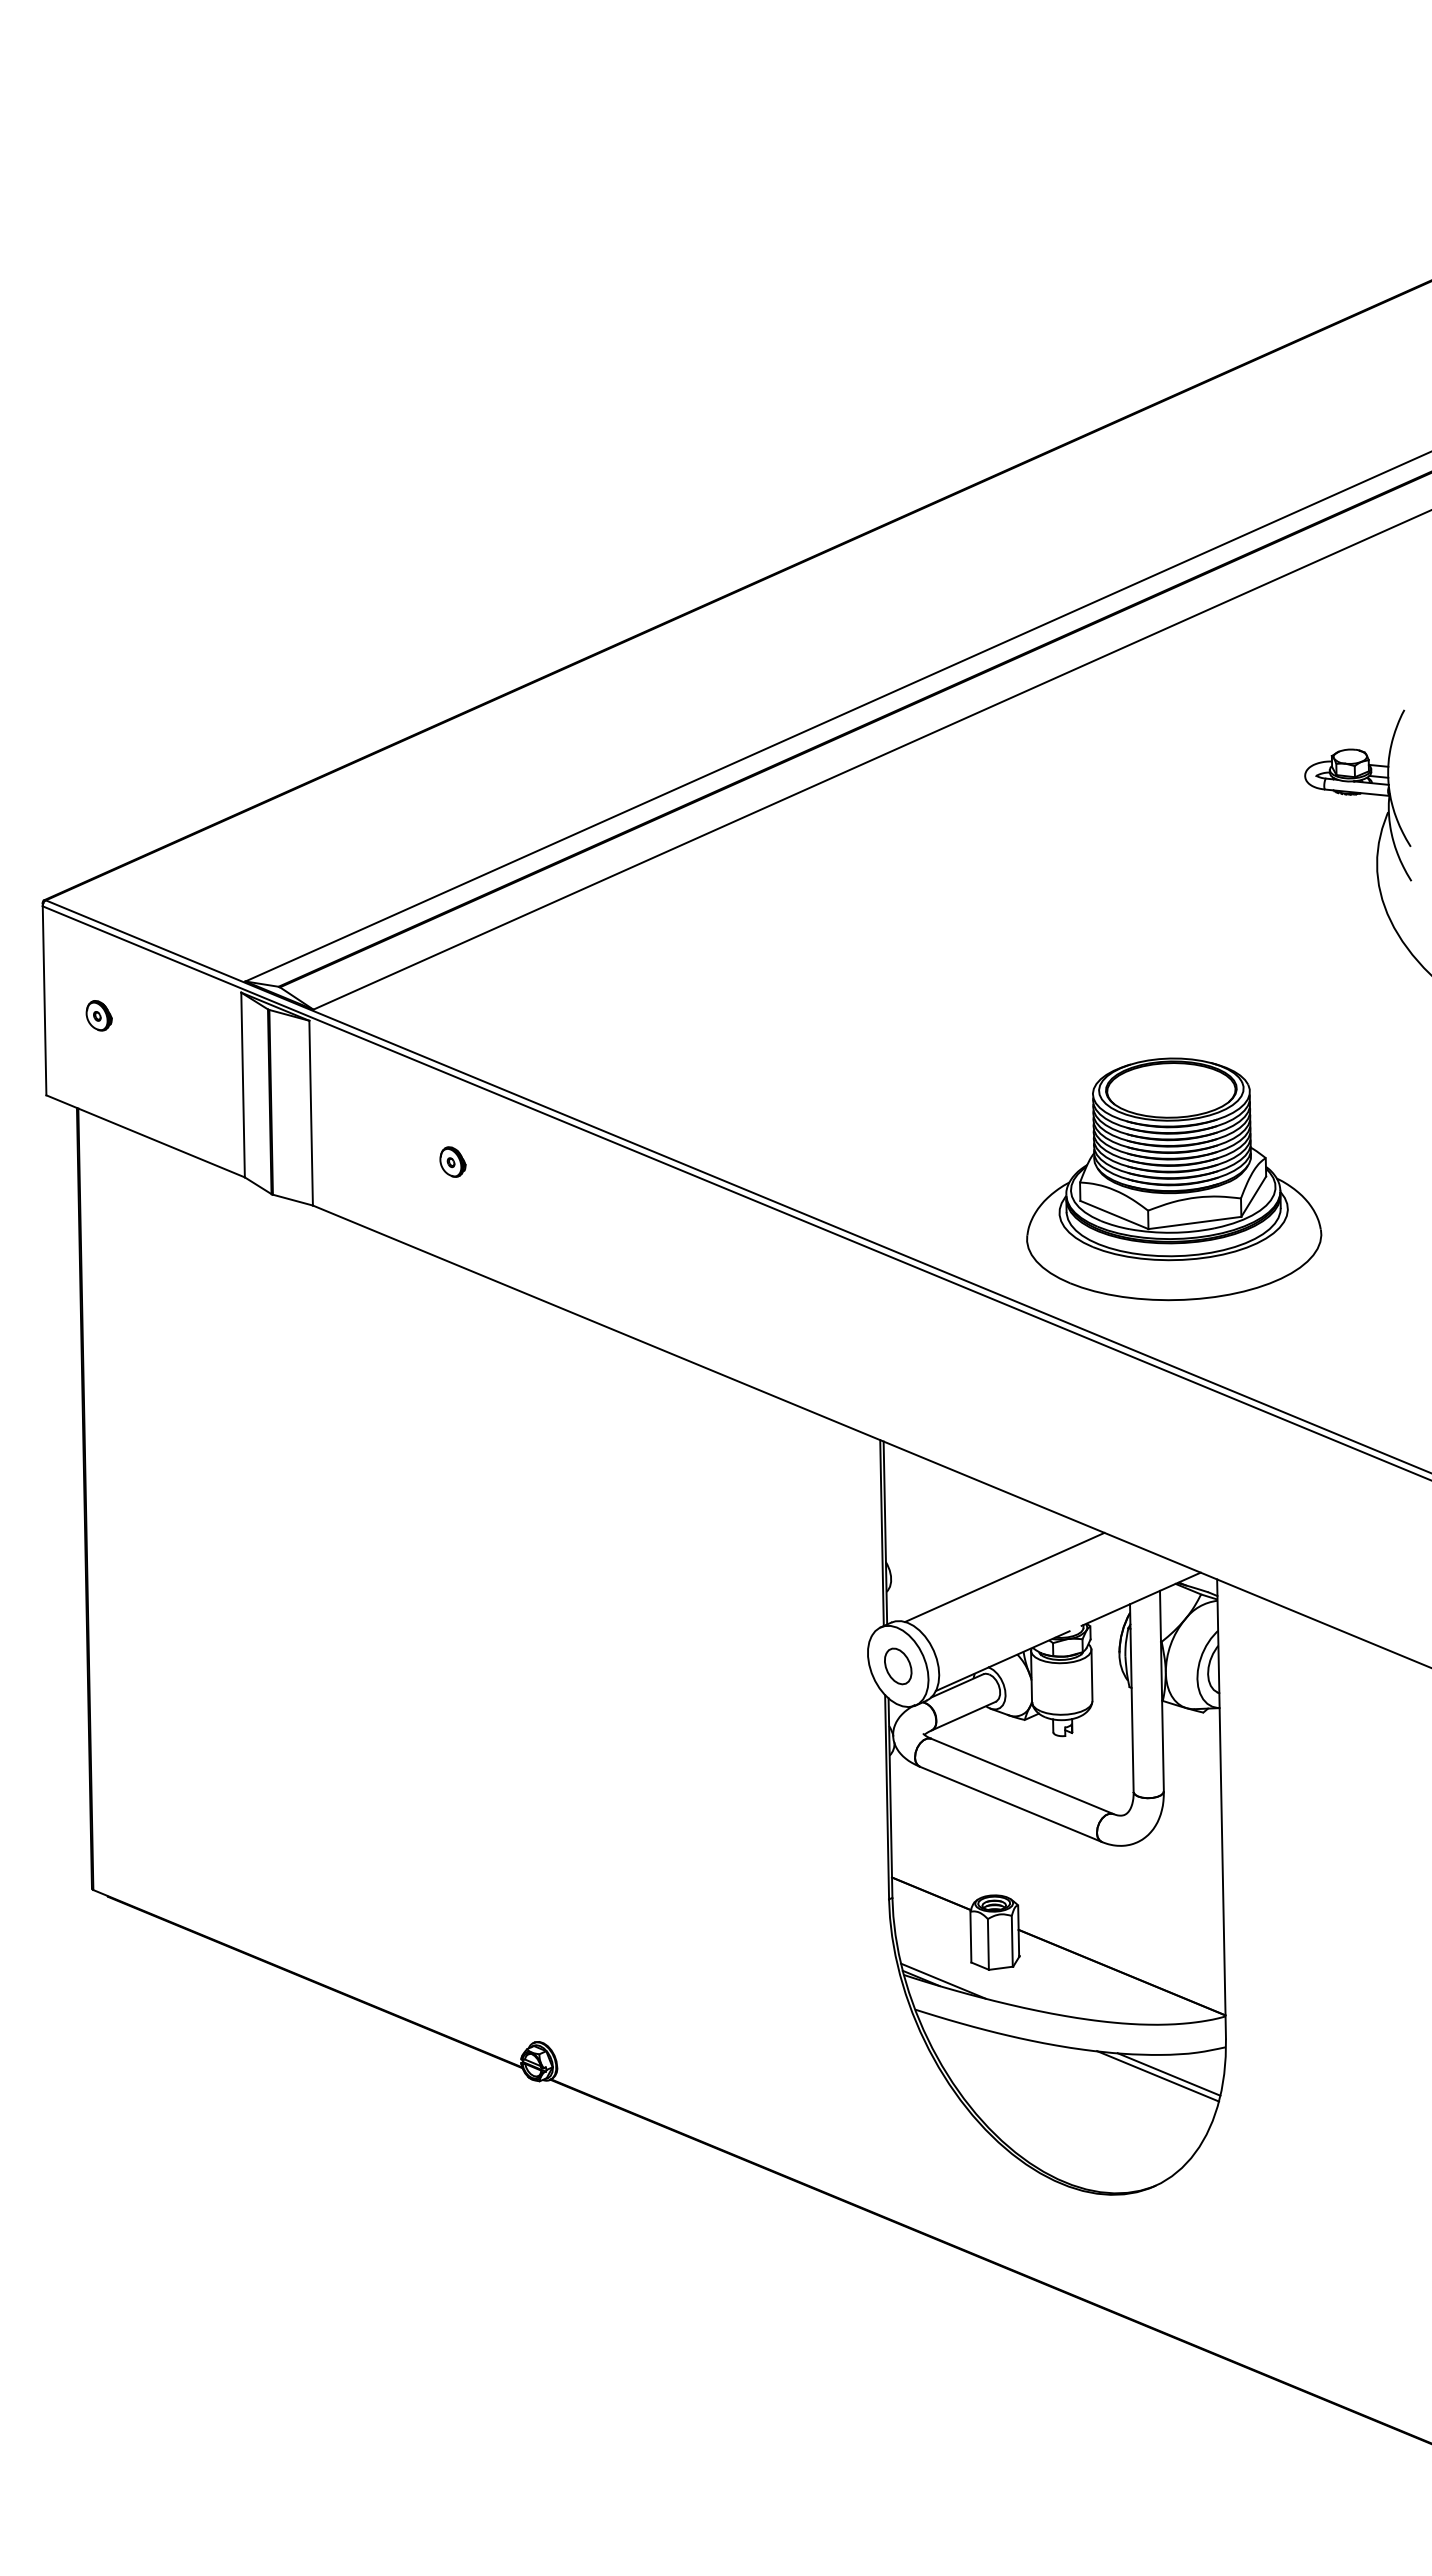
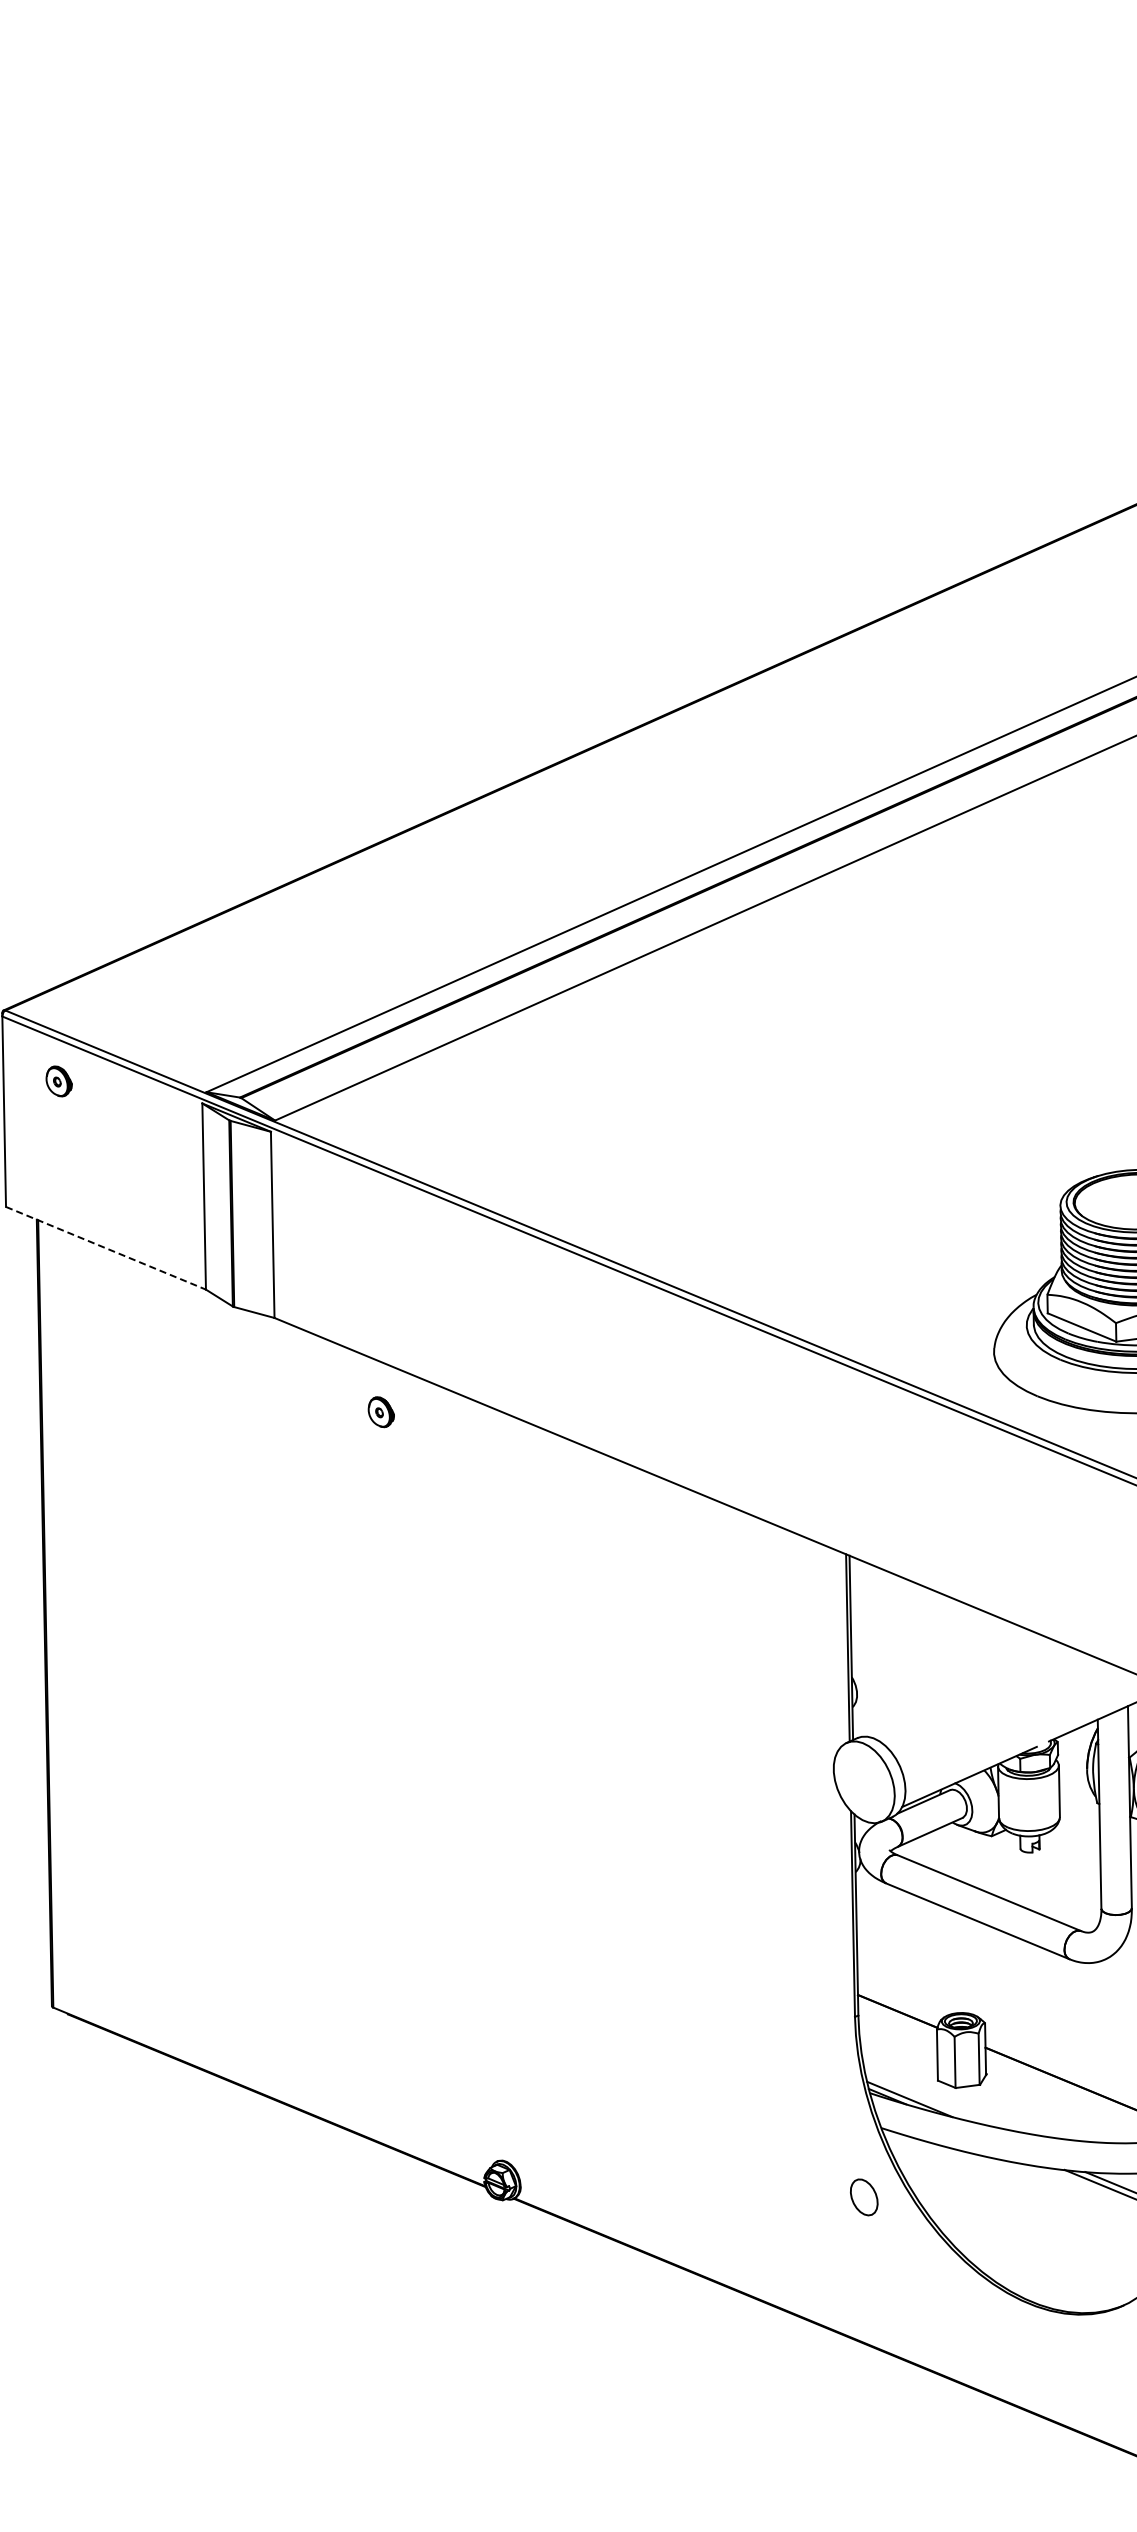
part: (98, 1015) -> (58, 1081), moved
line: (146, 1136) -> (106, 1248), solid -> dashed
part: (452, 1161) -> (380, 1411), moved
line: (1004, 1576) -> (971, 1691), removed
part: (898, 1666) -> (864, 2197), moved

